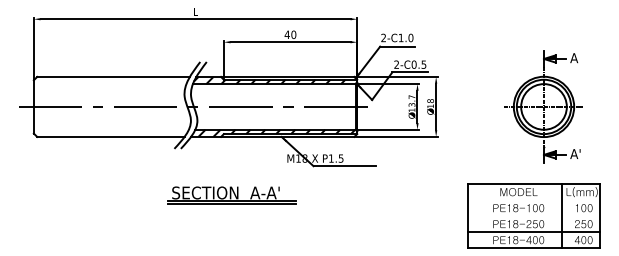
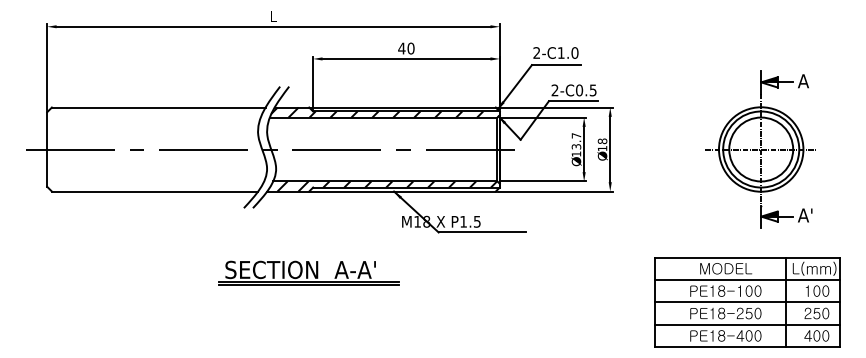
part: (231, 195) -> (308, 273), moved
line: (533, 200) -> (746, 280), added
line: (533, 216) -> (746, 302), added

